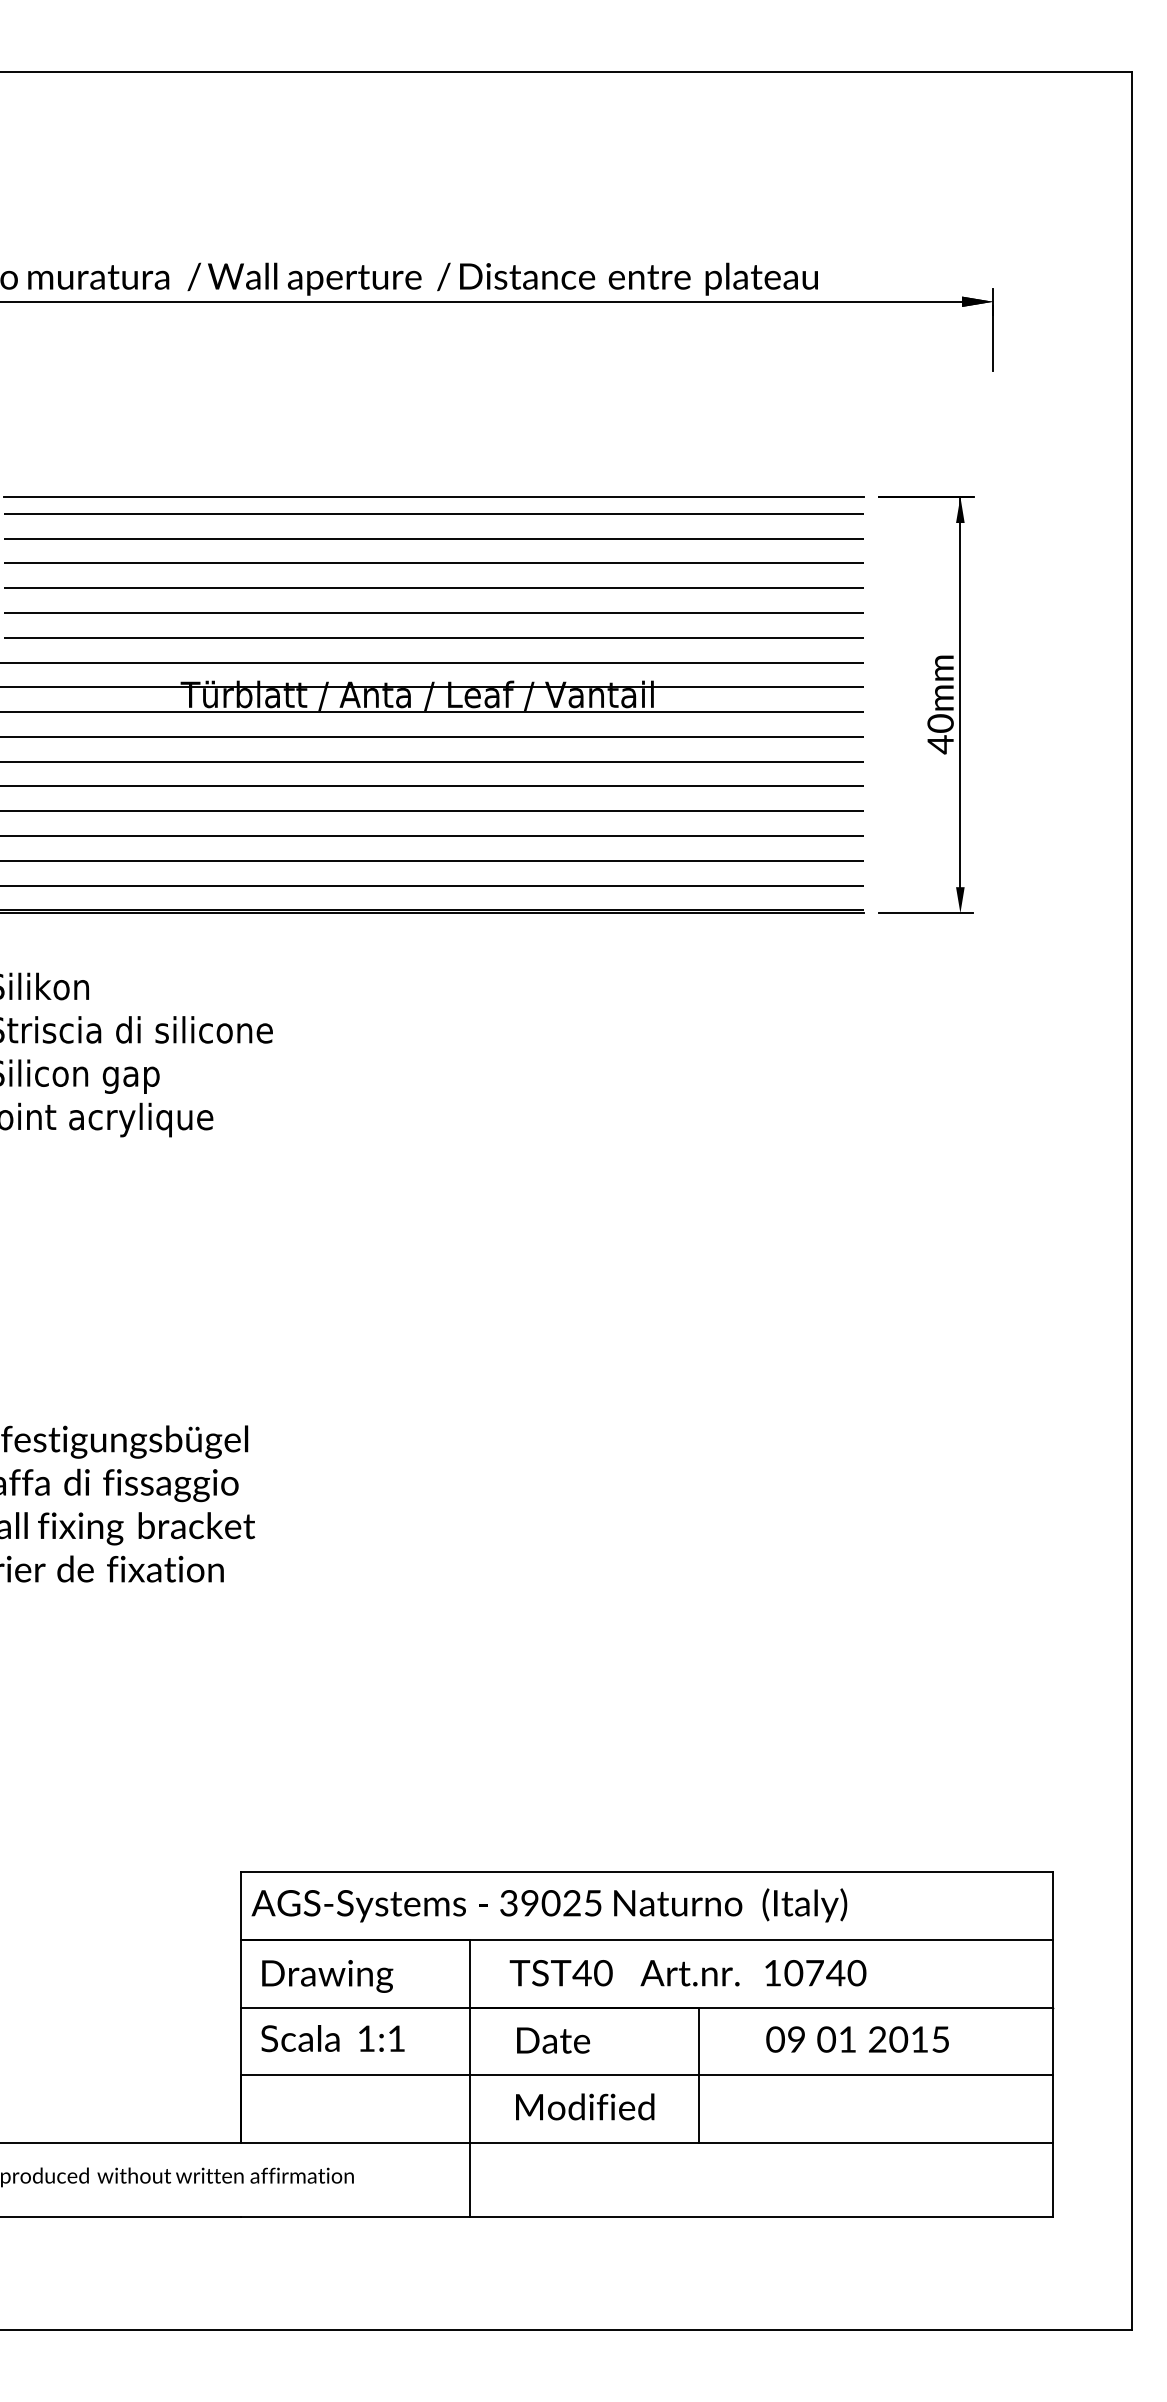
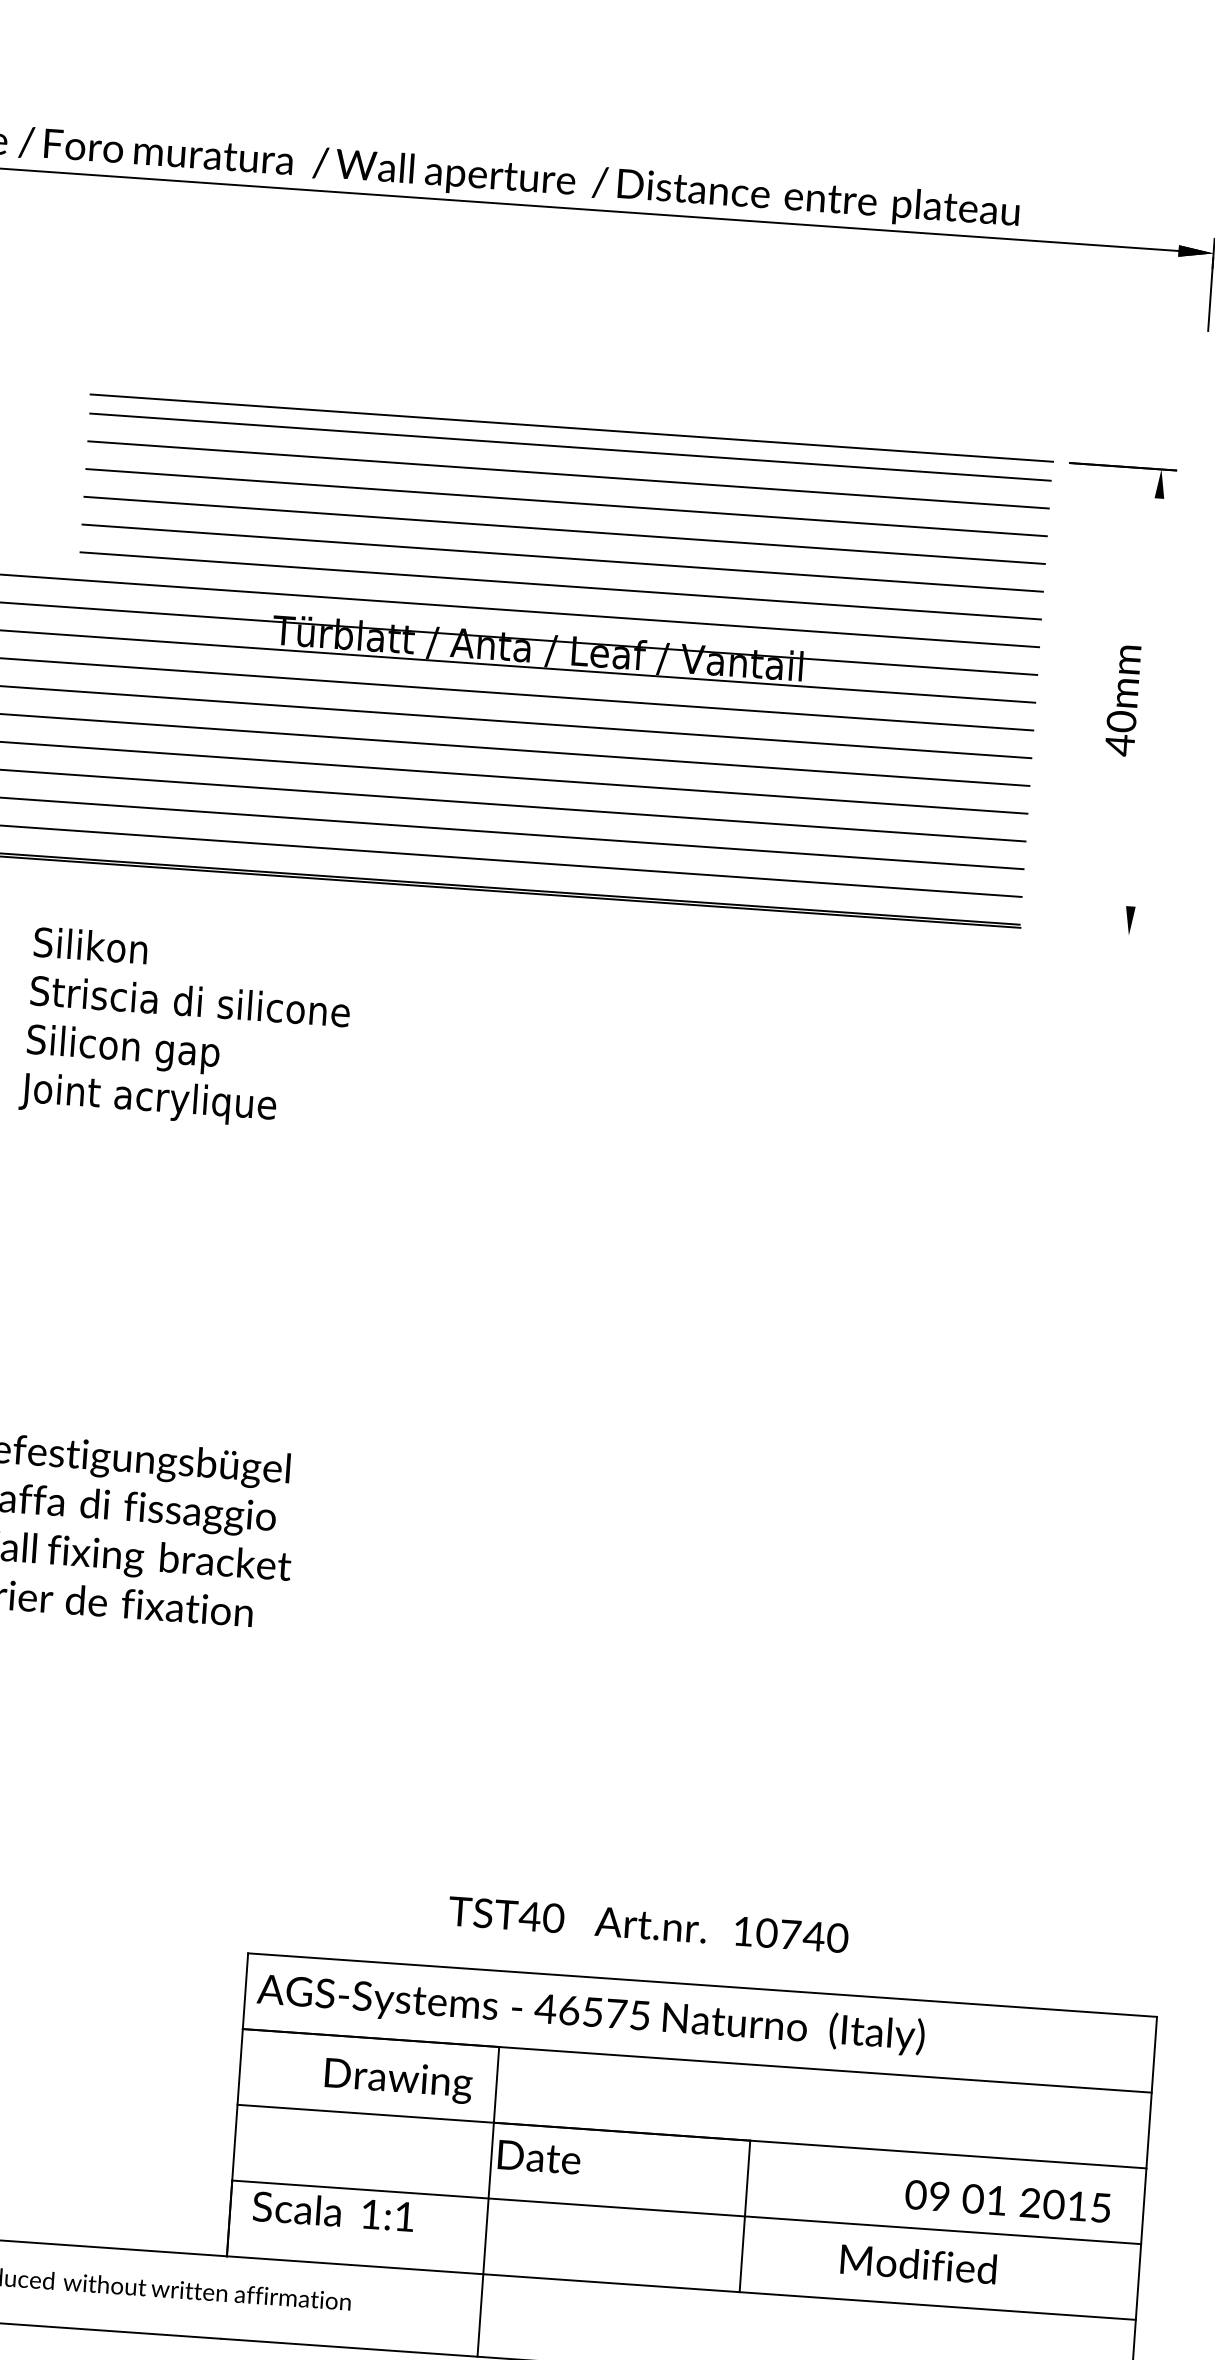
line: (960, 692) -> (1146, 688), removed
line: (925, 913) -> (1089, 933), removed
text: (540, 1903) -> (581, 2011), 39025 -> 46575
text: (687, 1973) -> (647, 1925), moved
text: (327, 1976) -> (398, 2081), moved
text: (332, 2038) -> (333, 2211), moved
text: (857, 2039) -> (1007, 2201), moved
text: (553, 2040) -> (539, 2157), moved
text: (585, 2106) -> (919, 2263), moved

